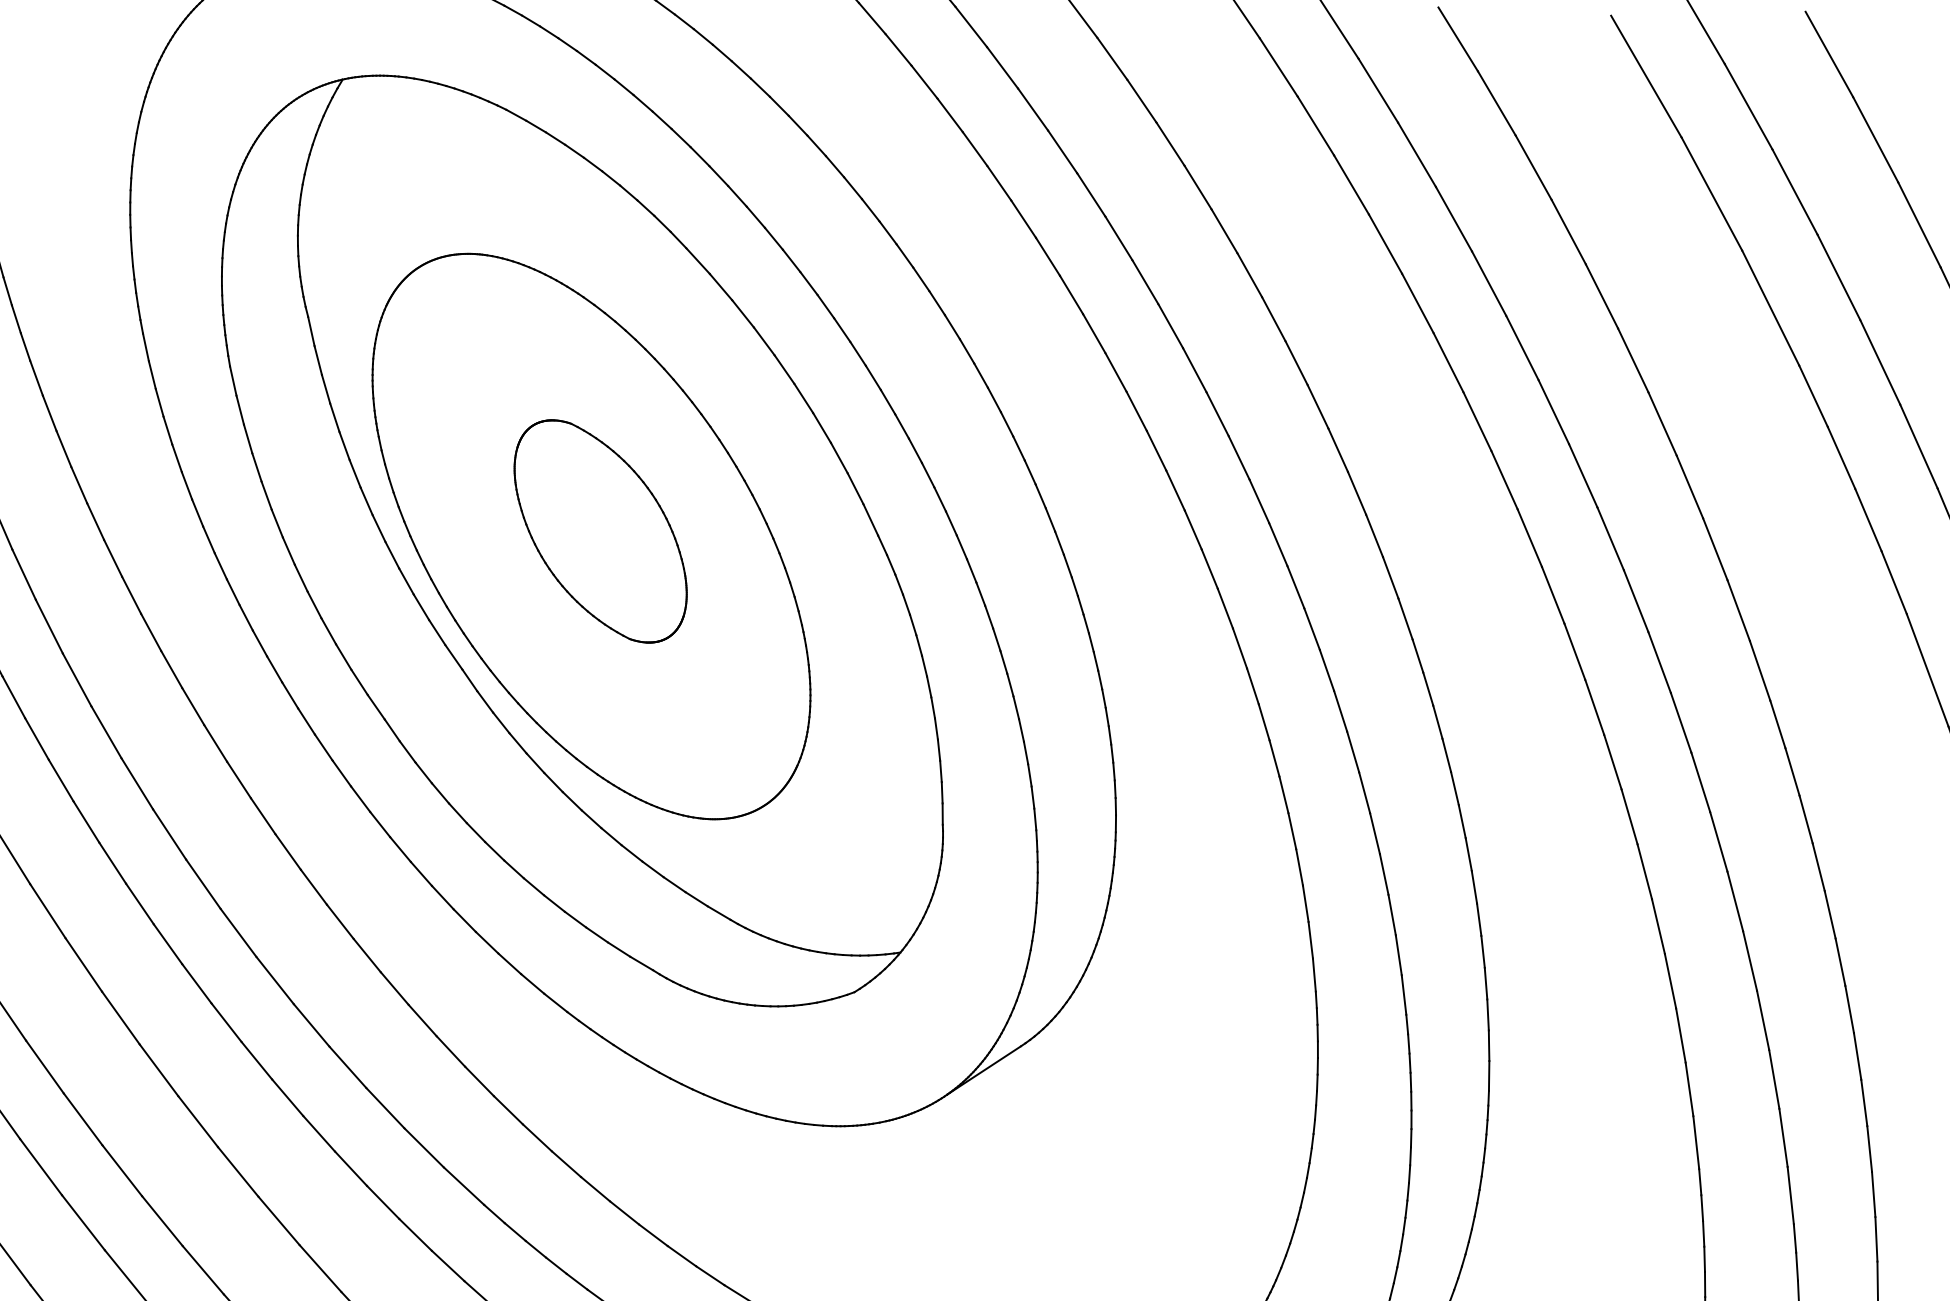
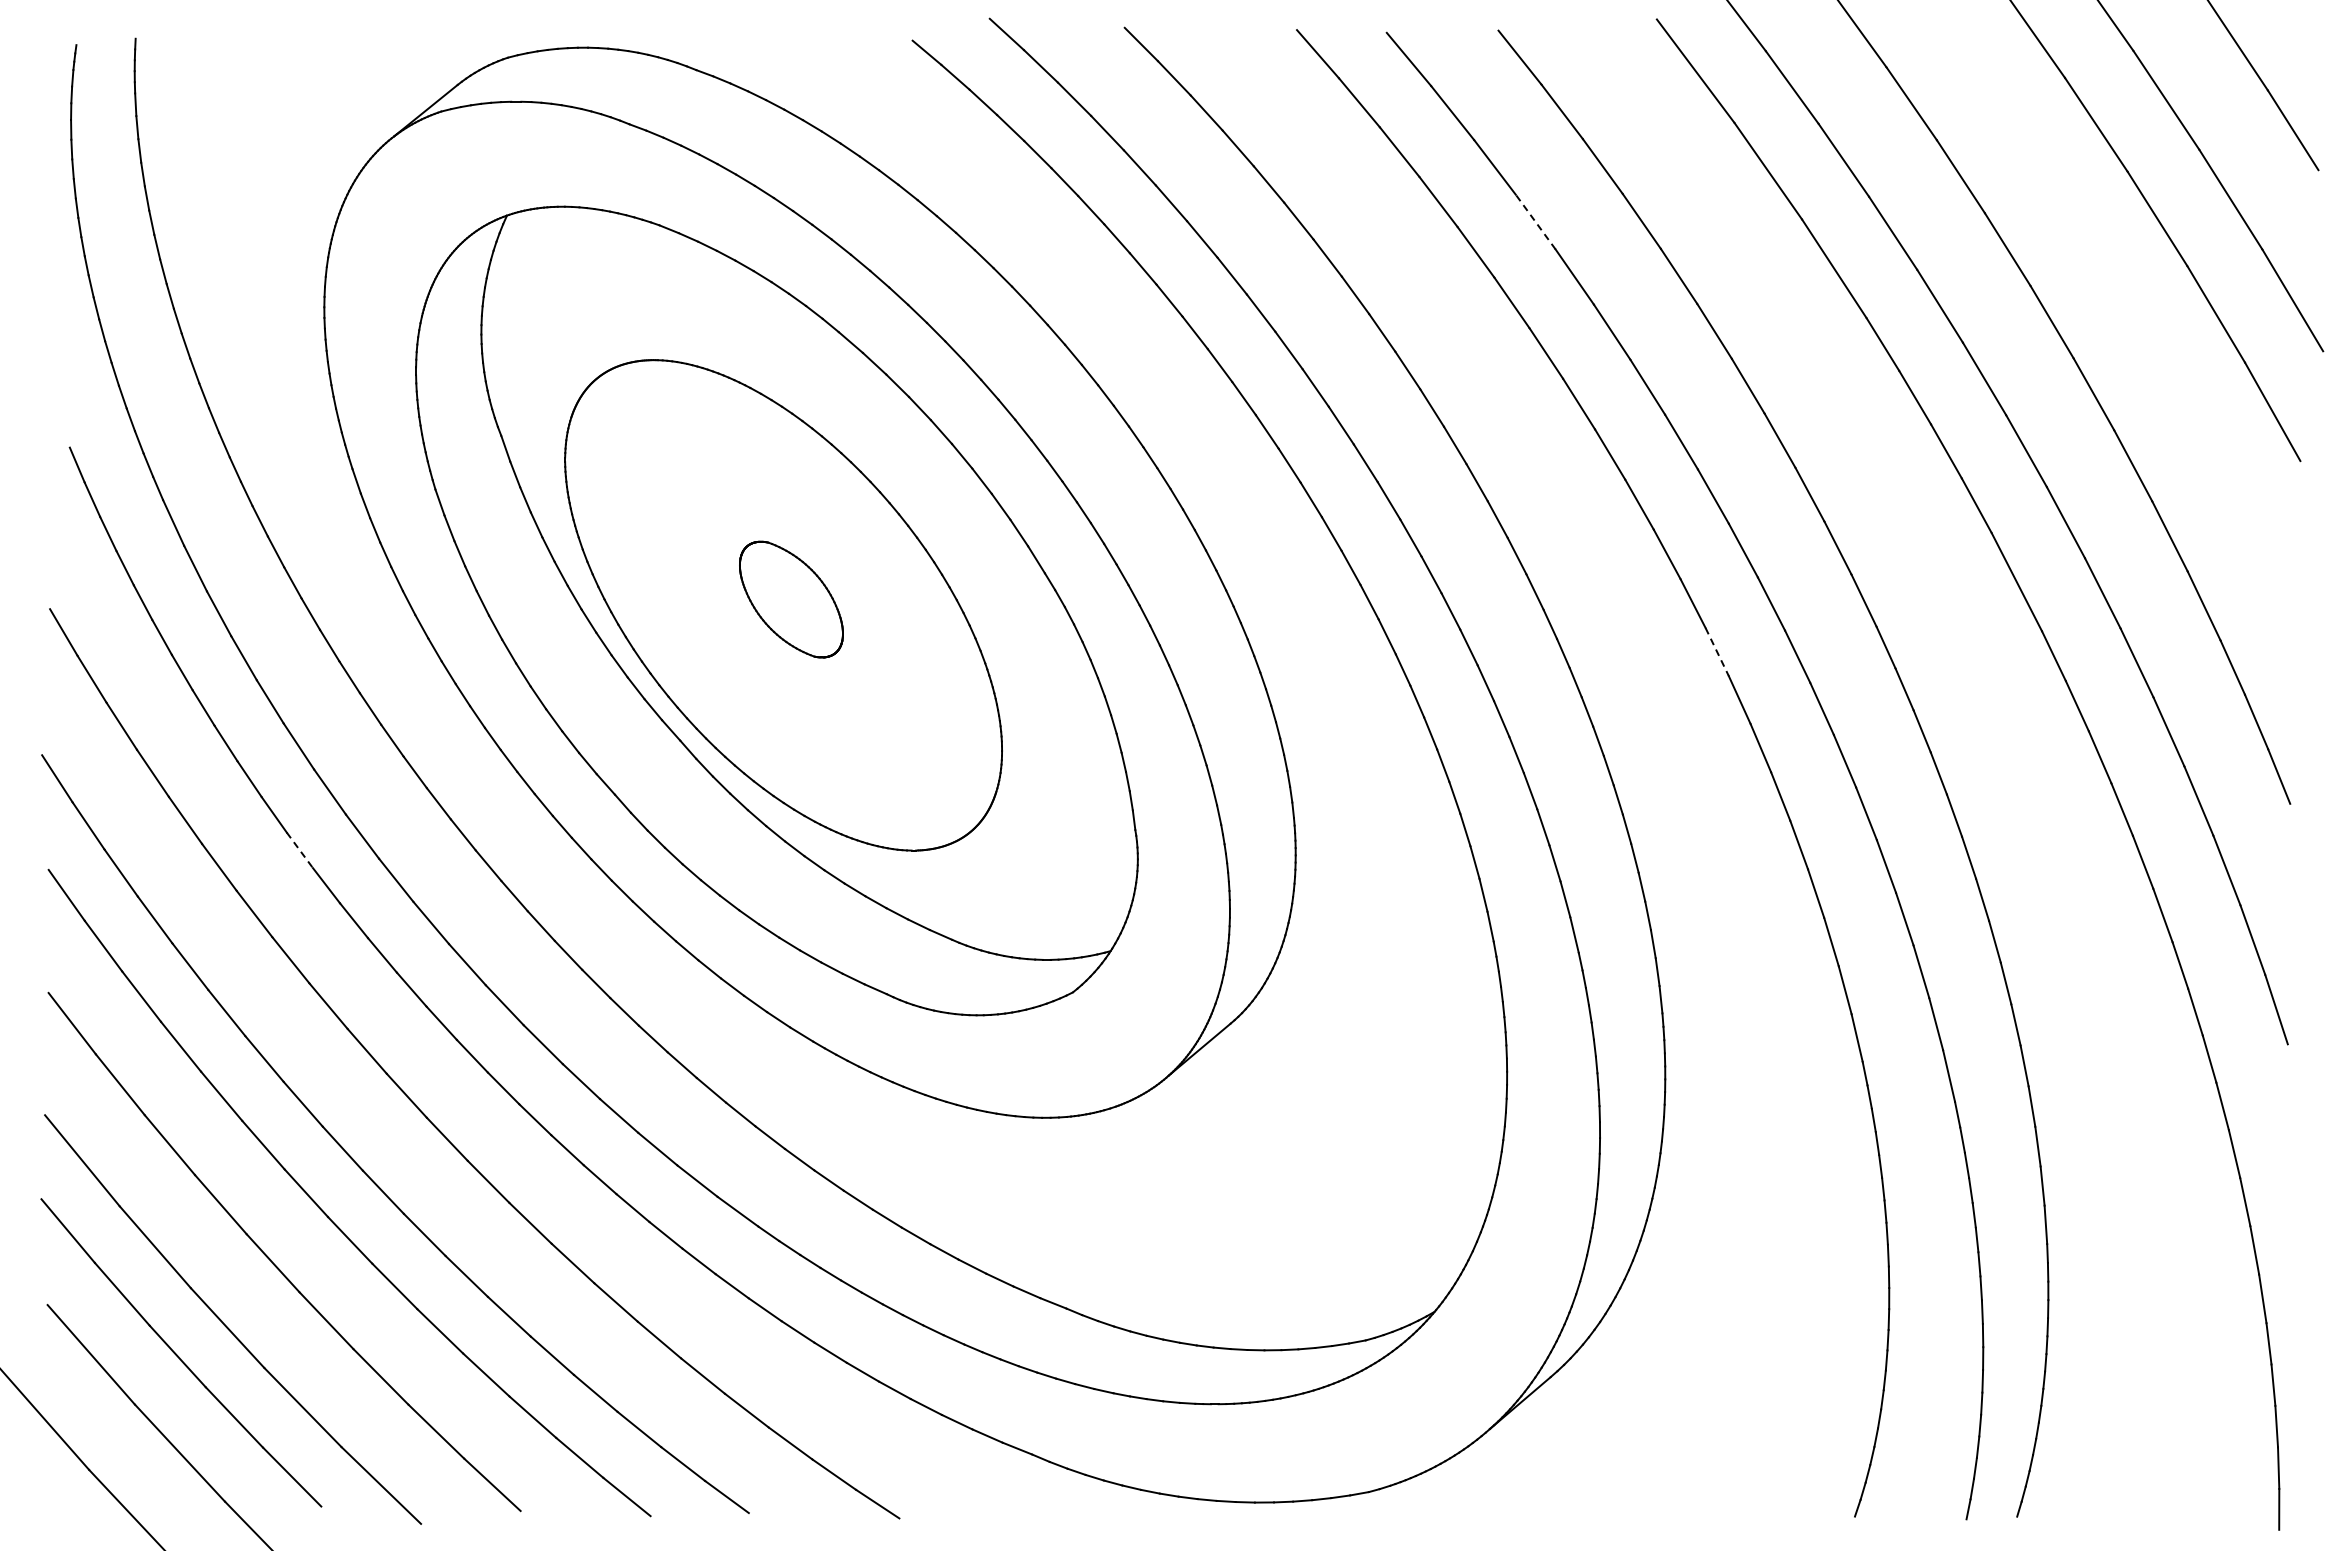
line: (1453, 219) -> (1535, 222), solid -> dashed
part: (600, 531) -> (791, 599), size x0.6
line: (1595, 707) -> (1717, 652), solid -> dashed
line: (37, 739) -> (300, 850), solid -> dashed

